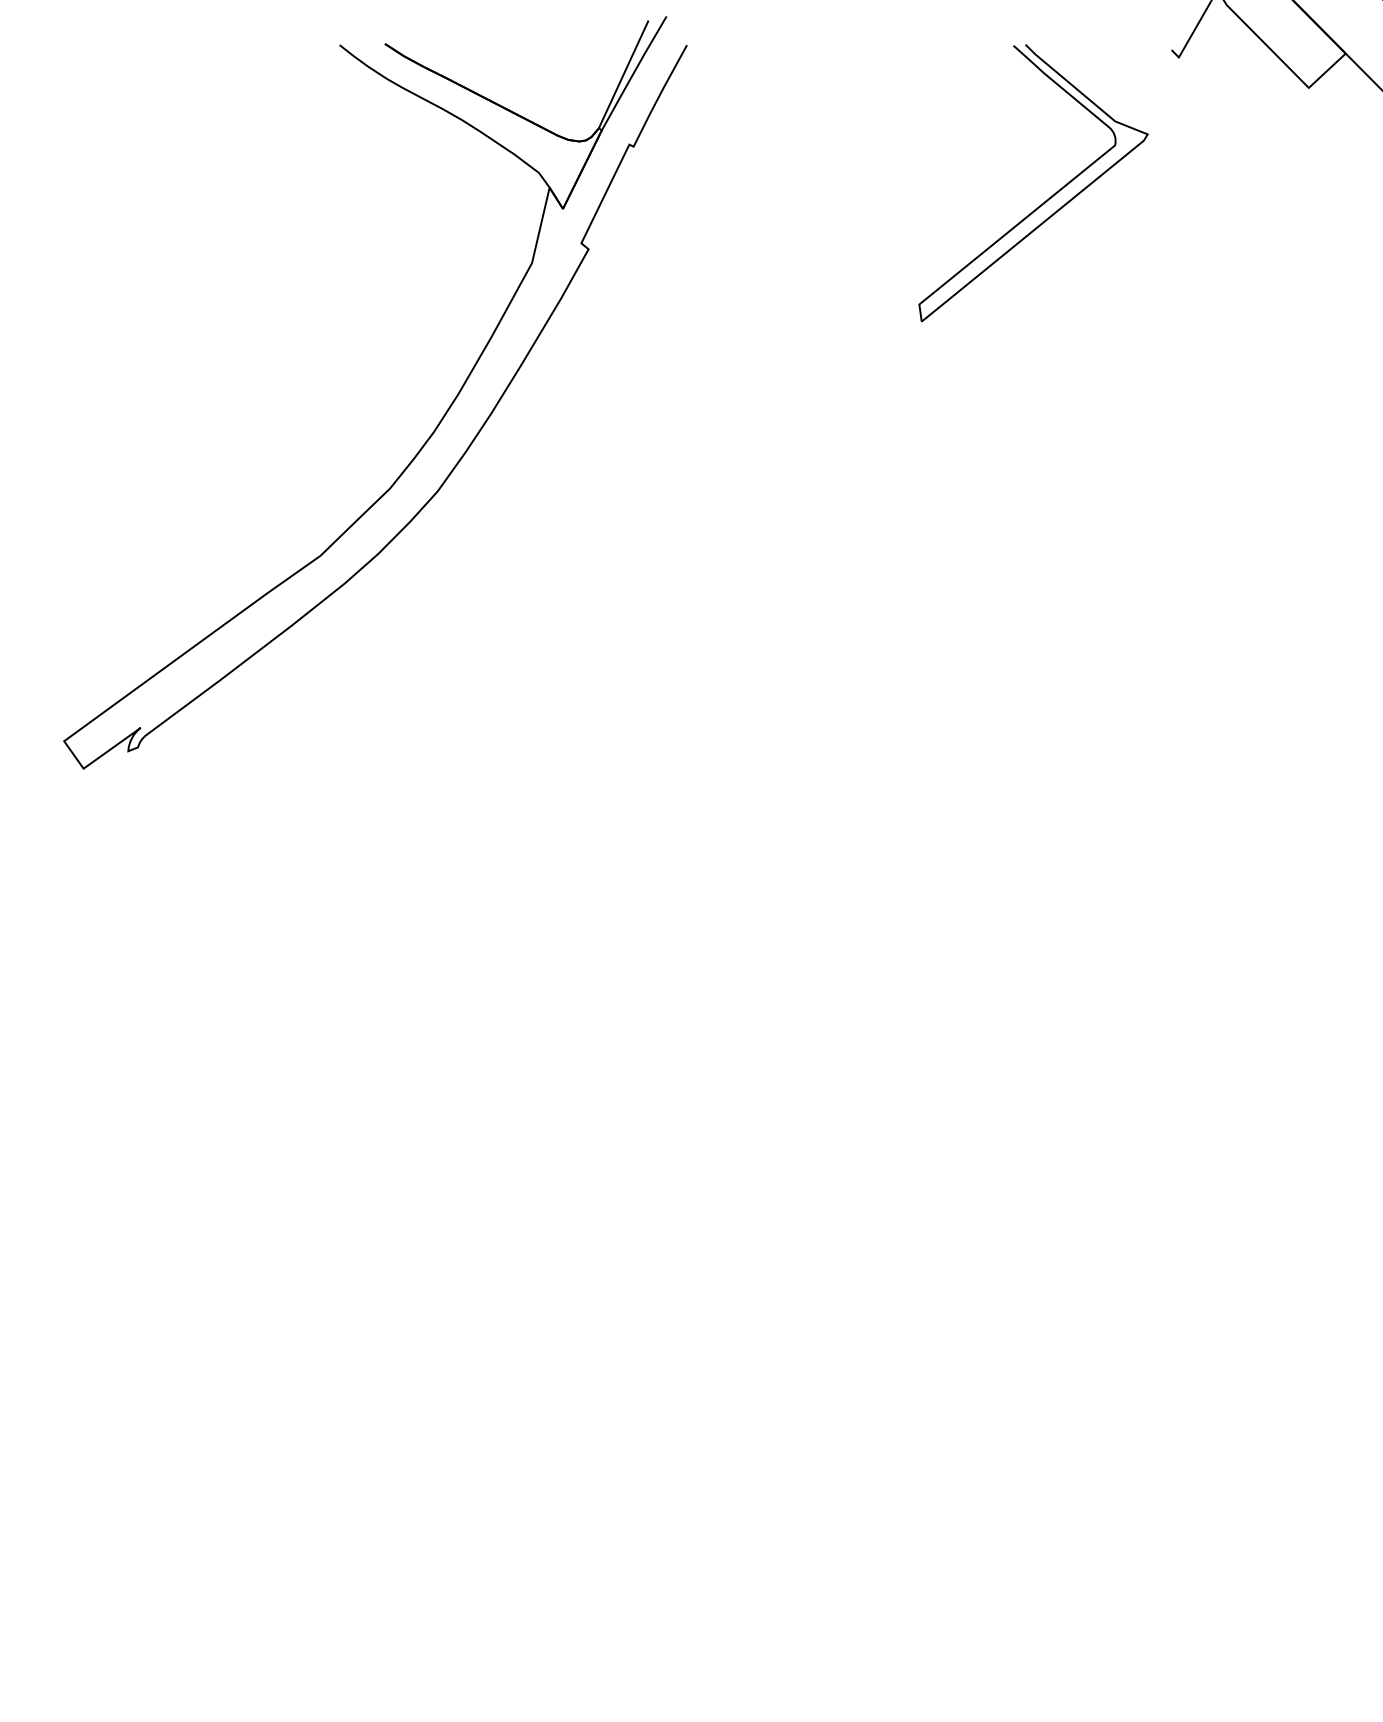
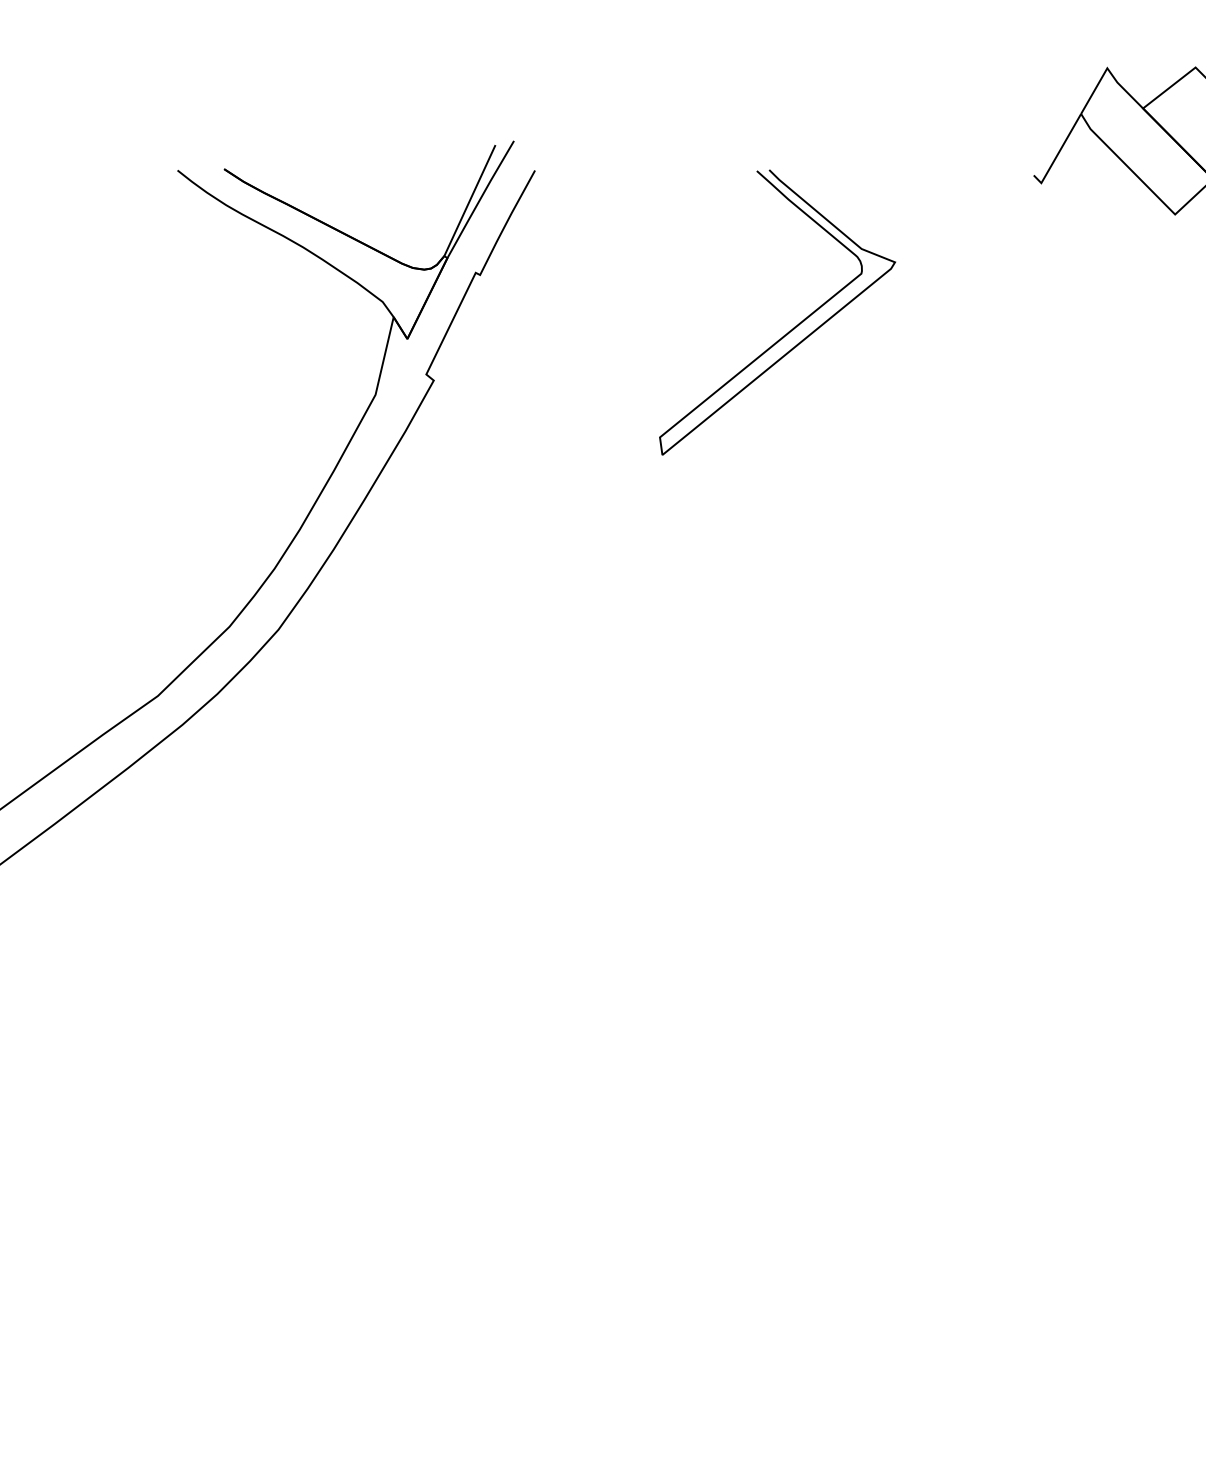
curve: (1046, 199) -> (790, 329), moved

